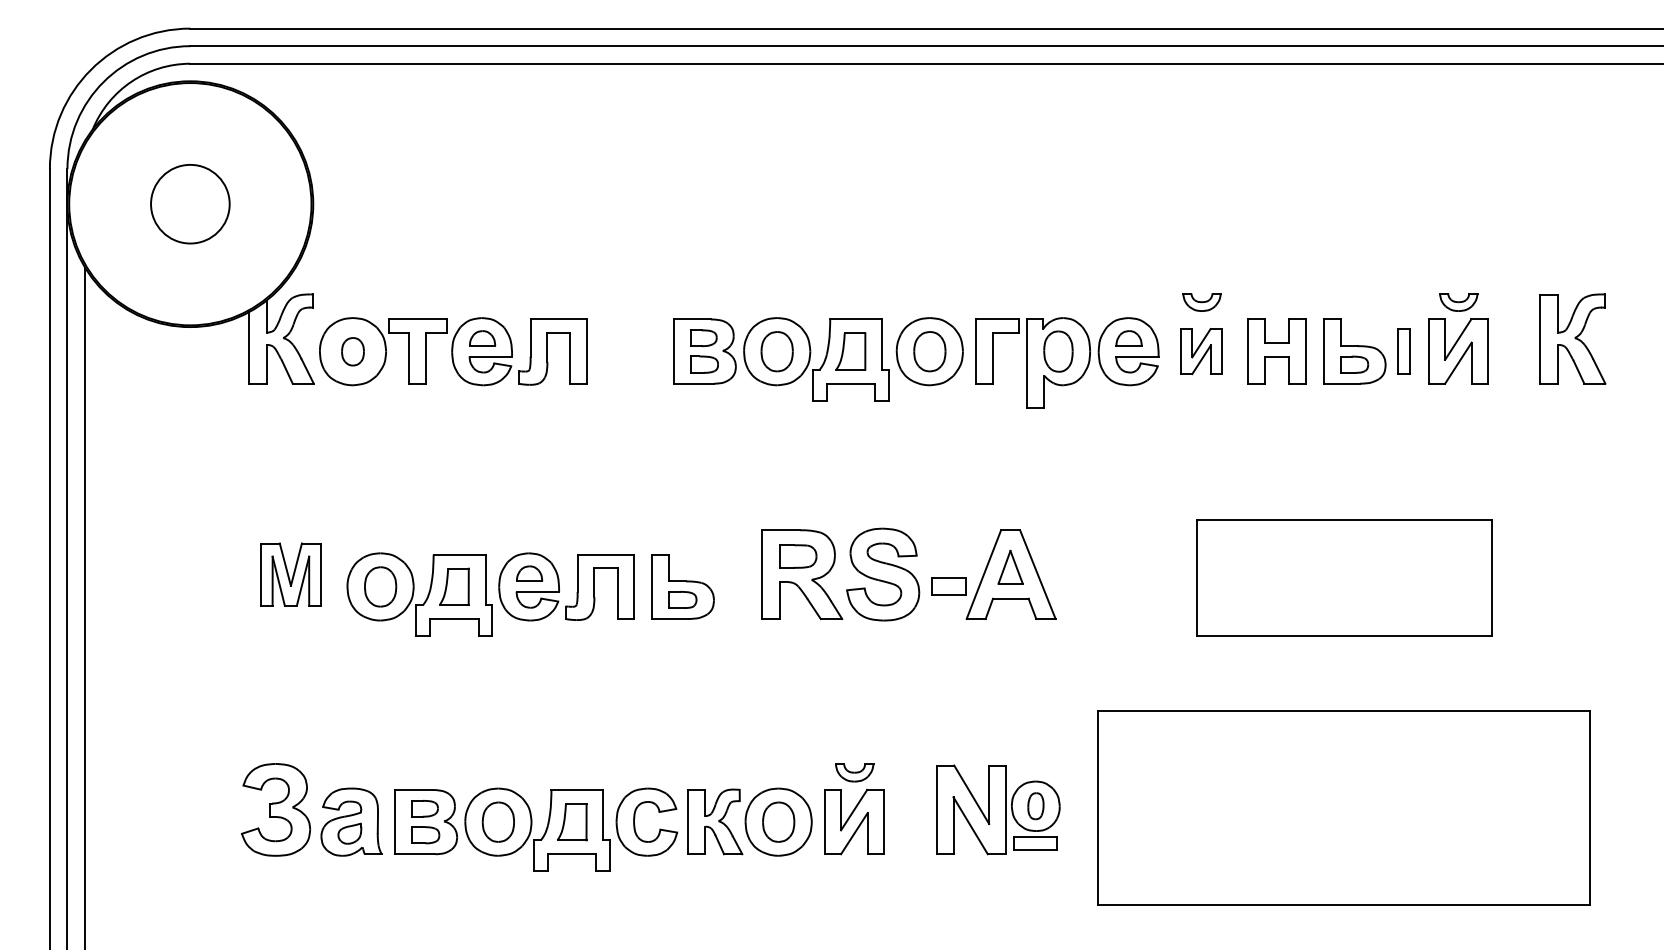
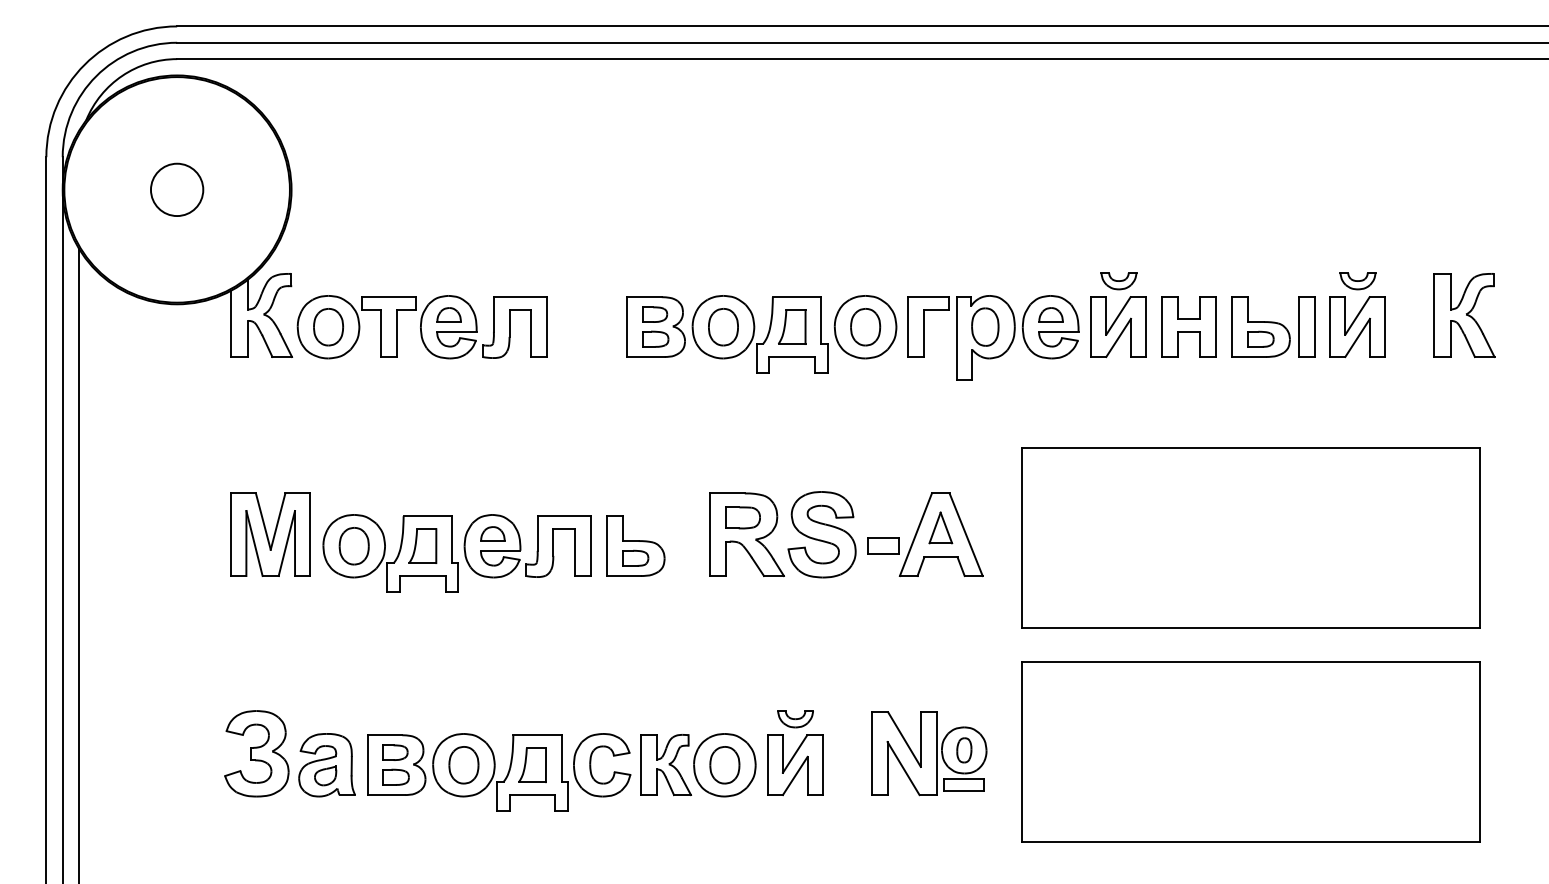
circle: (190, 204) -> (177, 190), size x0.71
part: (352, 351) -> (328, 327), size x1.43
part: (1201, 351) -> (1118, 327), size x1.43
part: (1403, 351) -> (1306, 327), size x1.43
part: (290, 574) -> (270, 534), size x1.43
part: (1343, 577) -> (1250, 537), size x1.67

